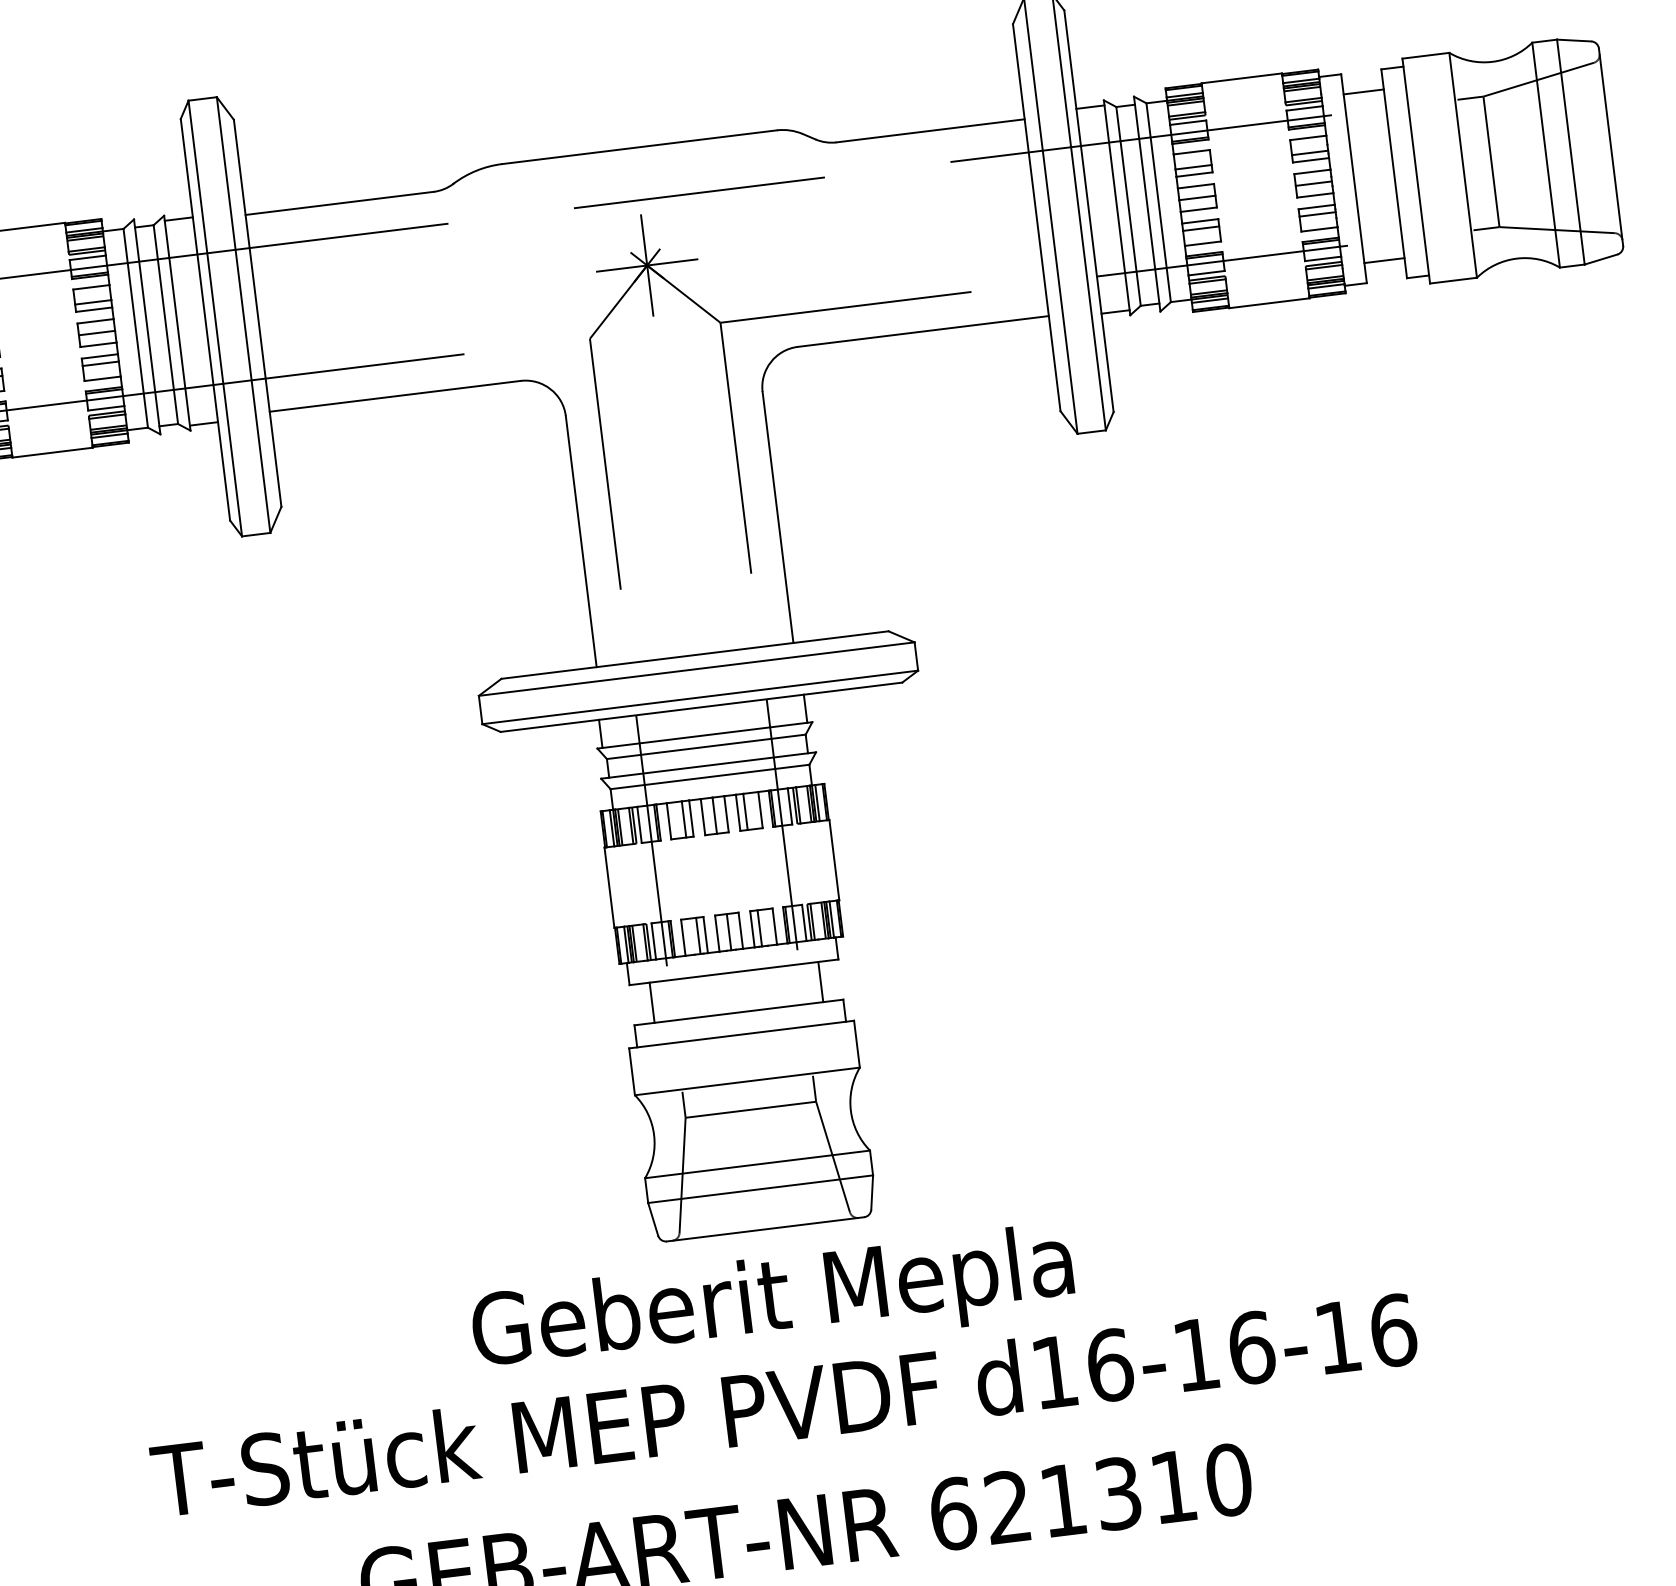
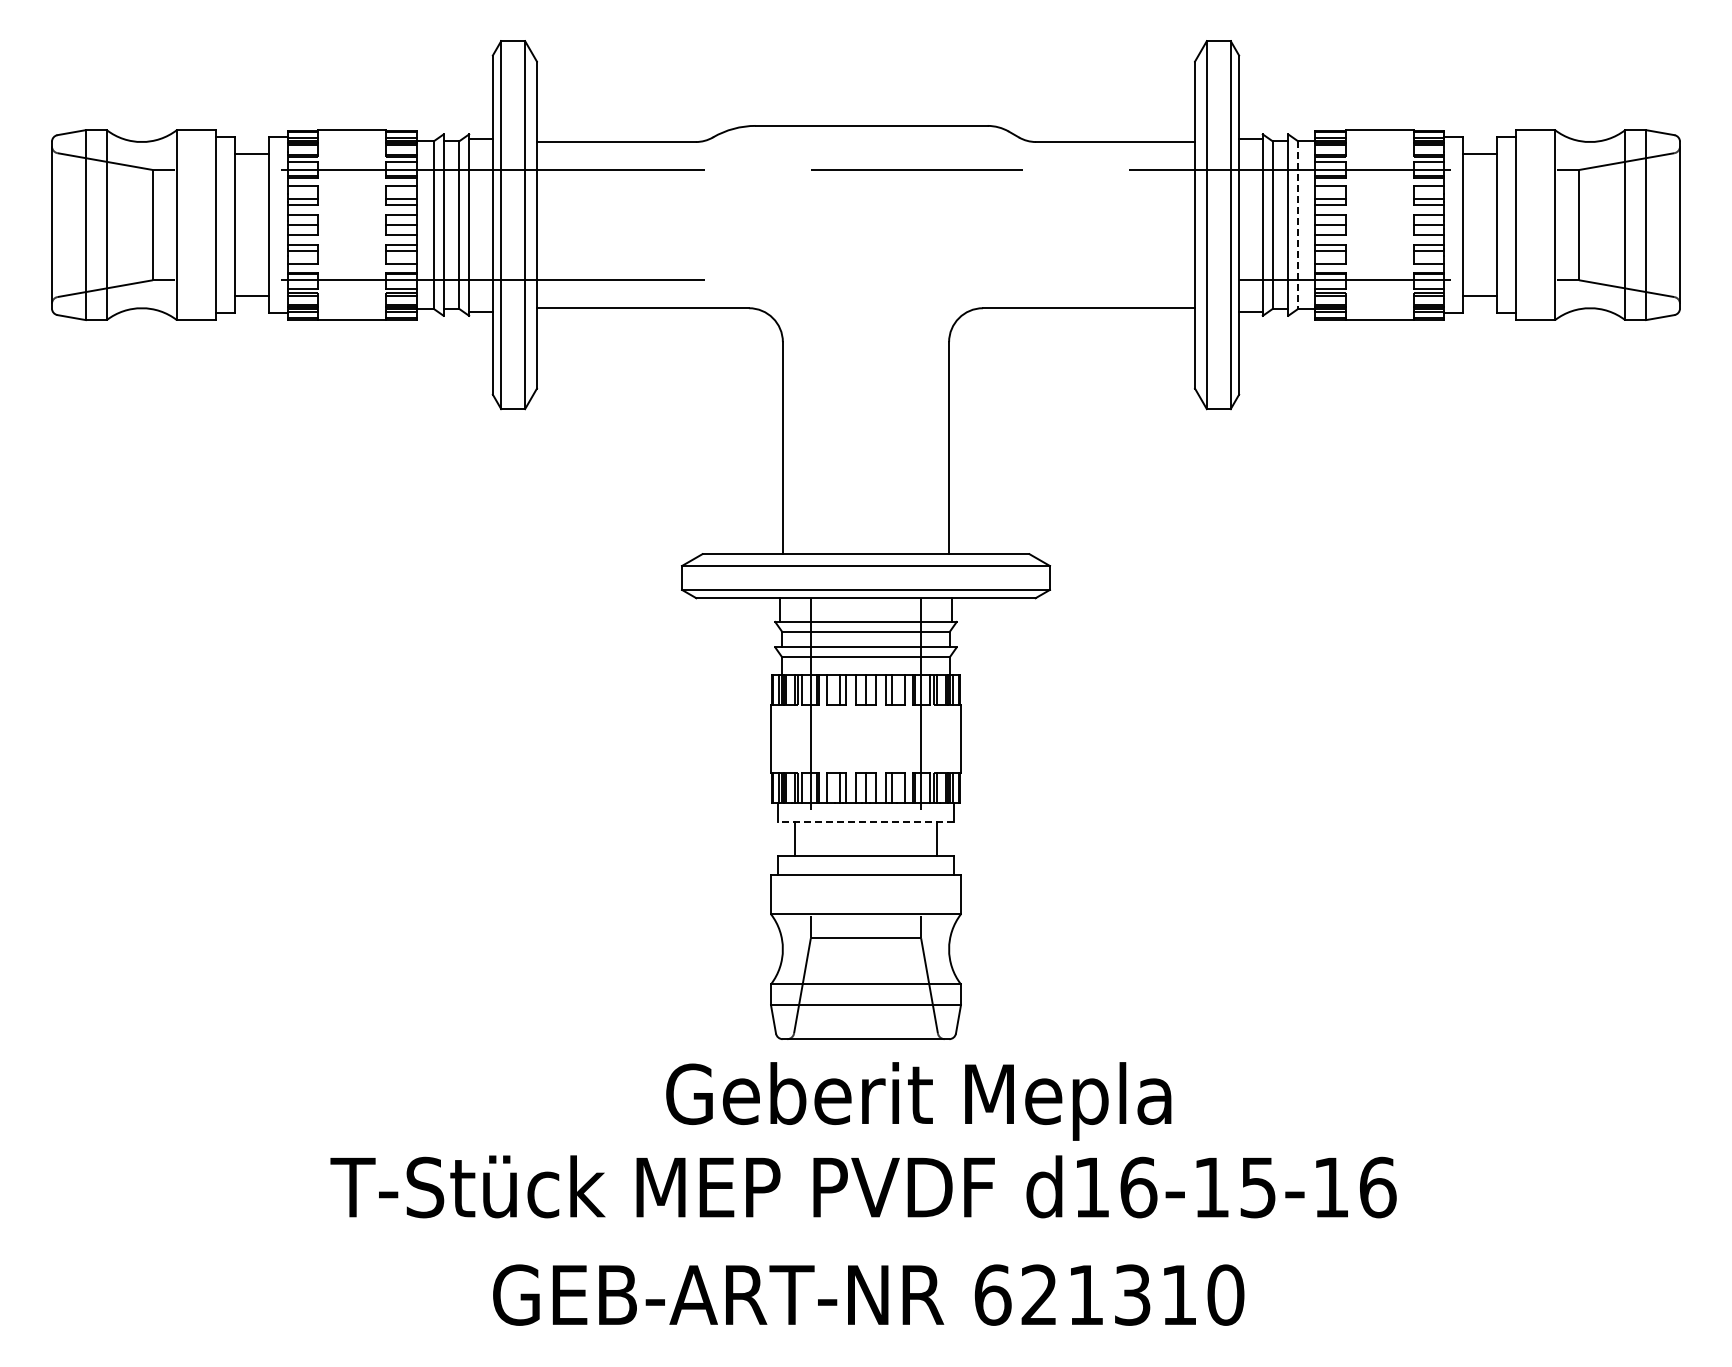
line: (1158, 203) -> (1297, 225), solid -> dashed
part: (729, 389) -> (921, 336), removed
line: (733, 972) -> (865, 822), solid -> dashed
text: (772, 1303) -> (918, 1101), moved
text: (1251, 1347) -> (1258, 1187), d16-16-16 -> d16-15-16

